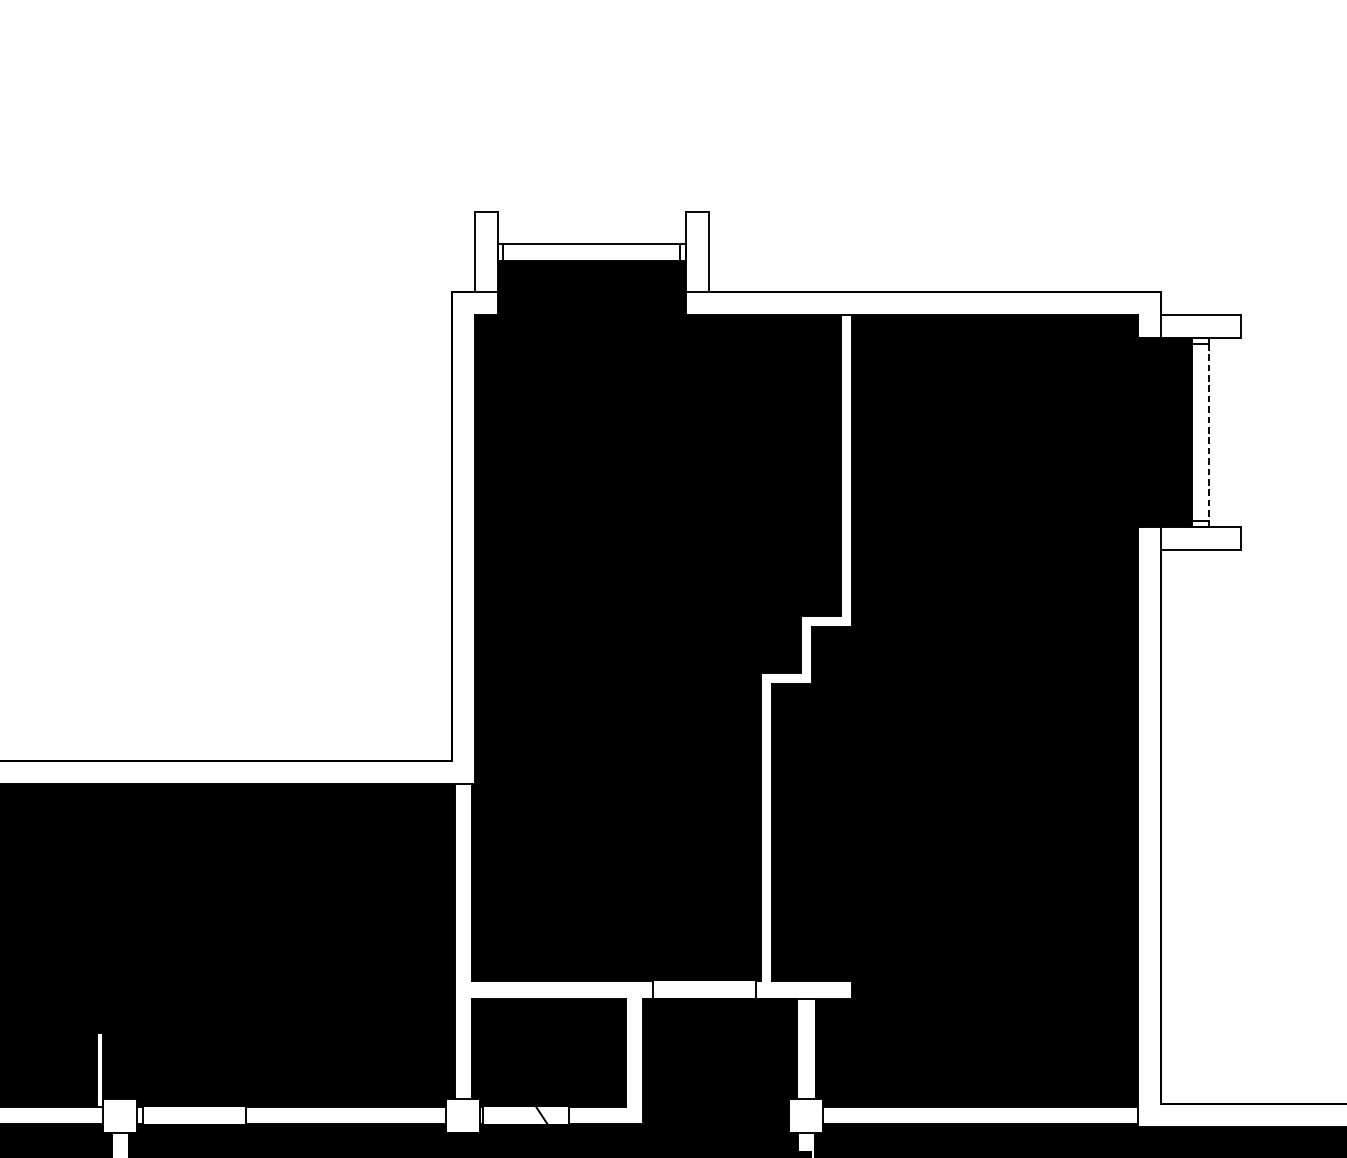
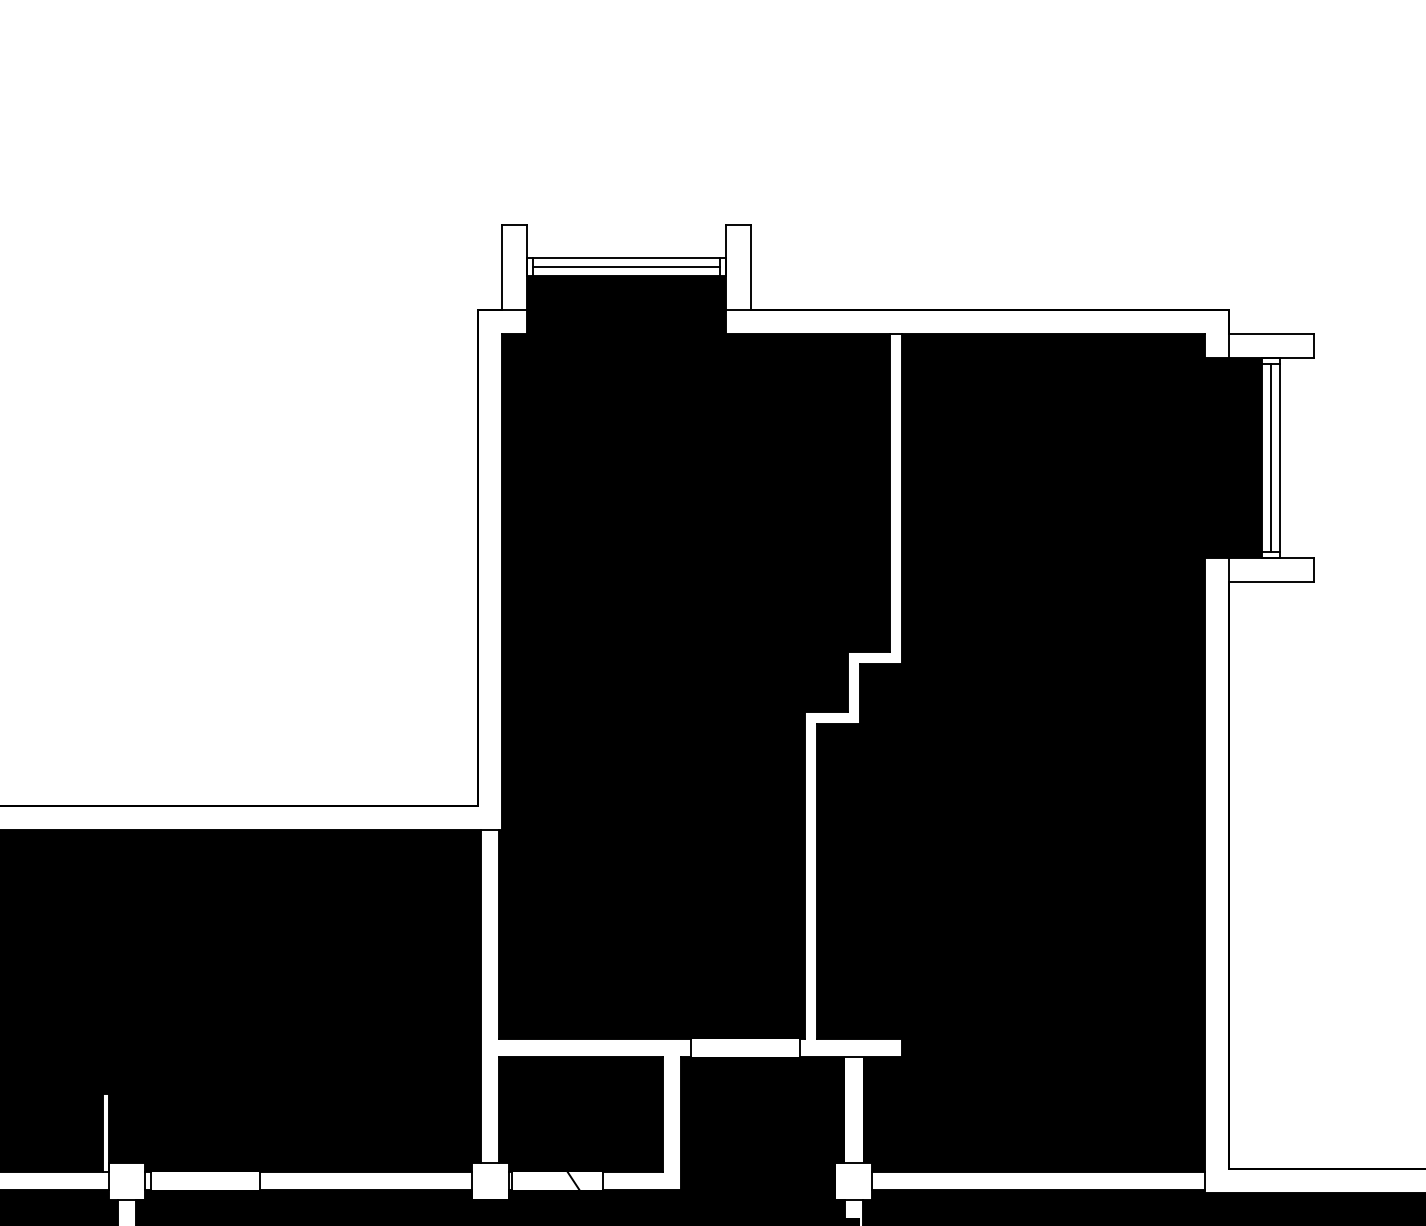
line: (591, 252) -> (626, 267), added
line: (1201, 432) -> (1271, 457), added
line: (1209, 432) -> (1280, 457), dashed -> solid

